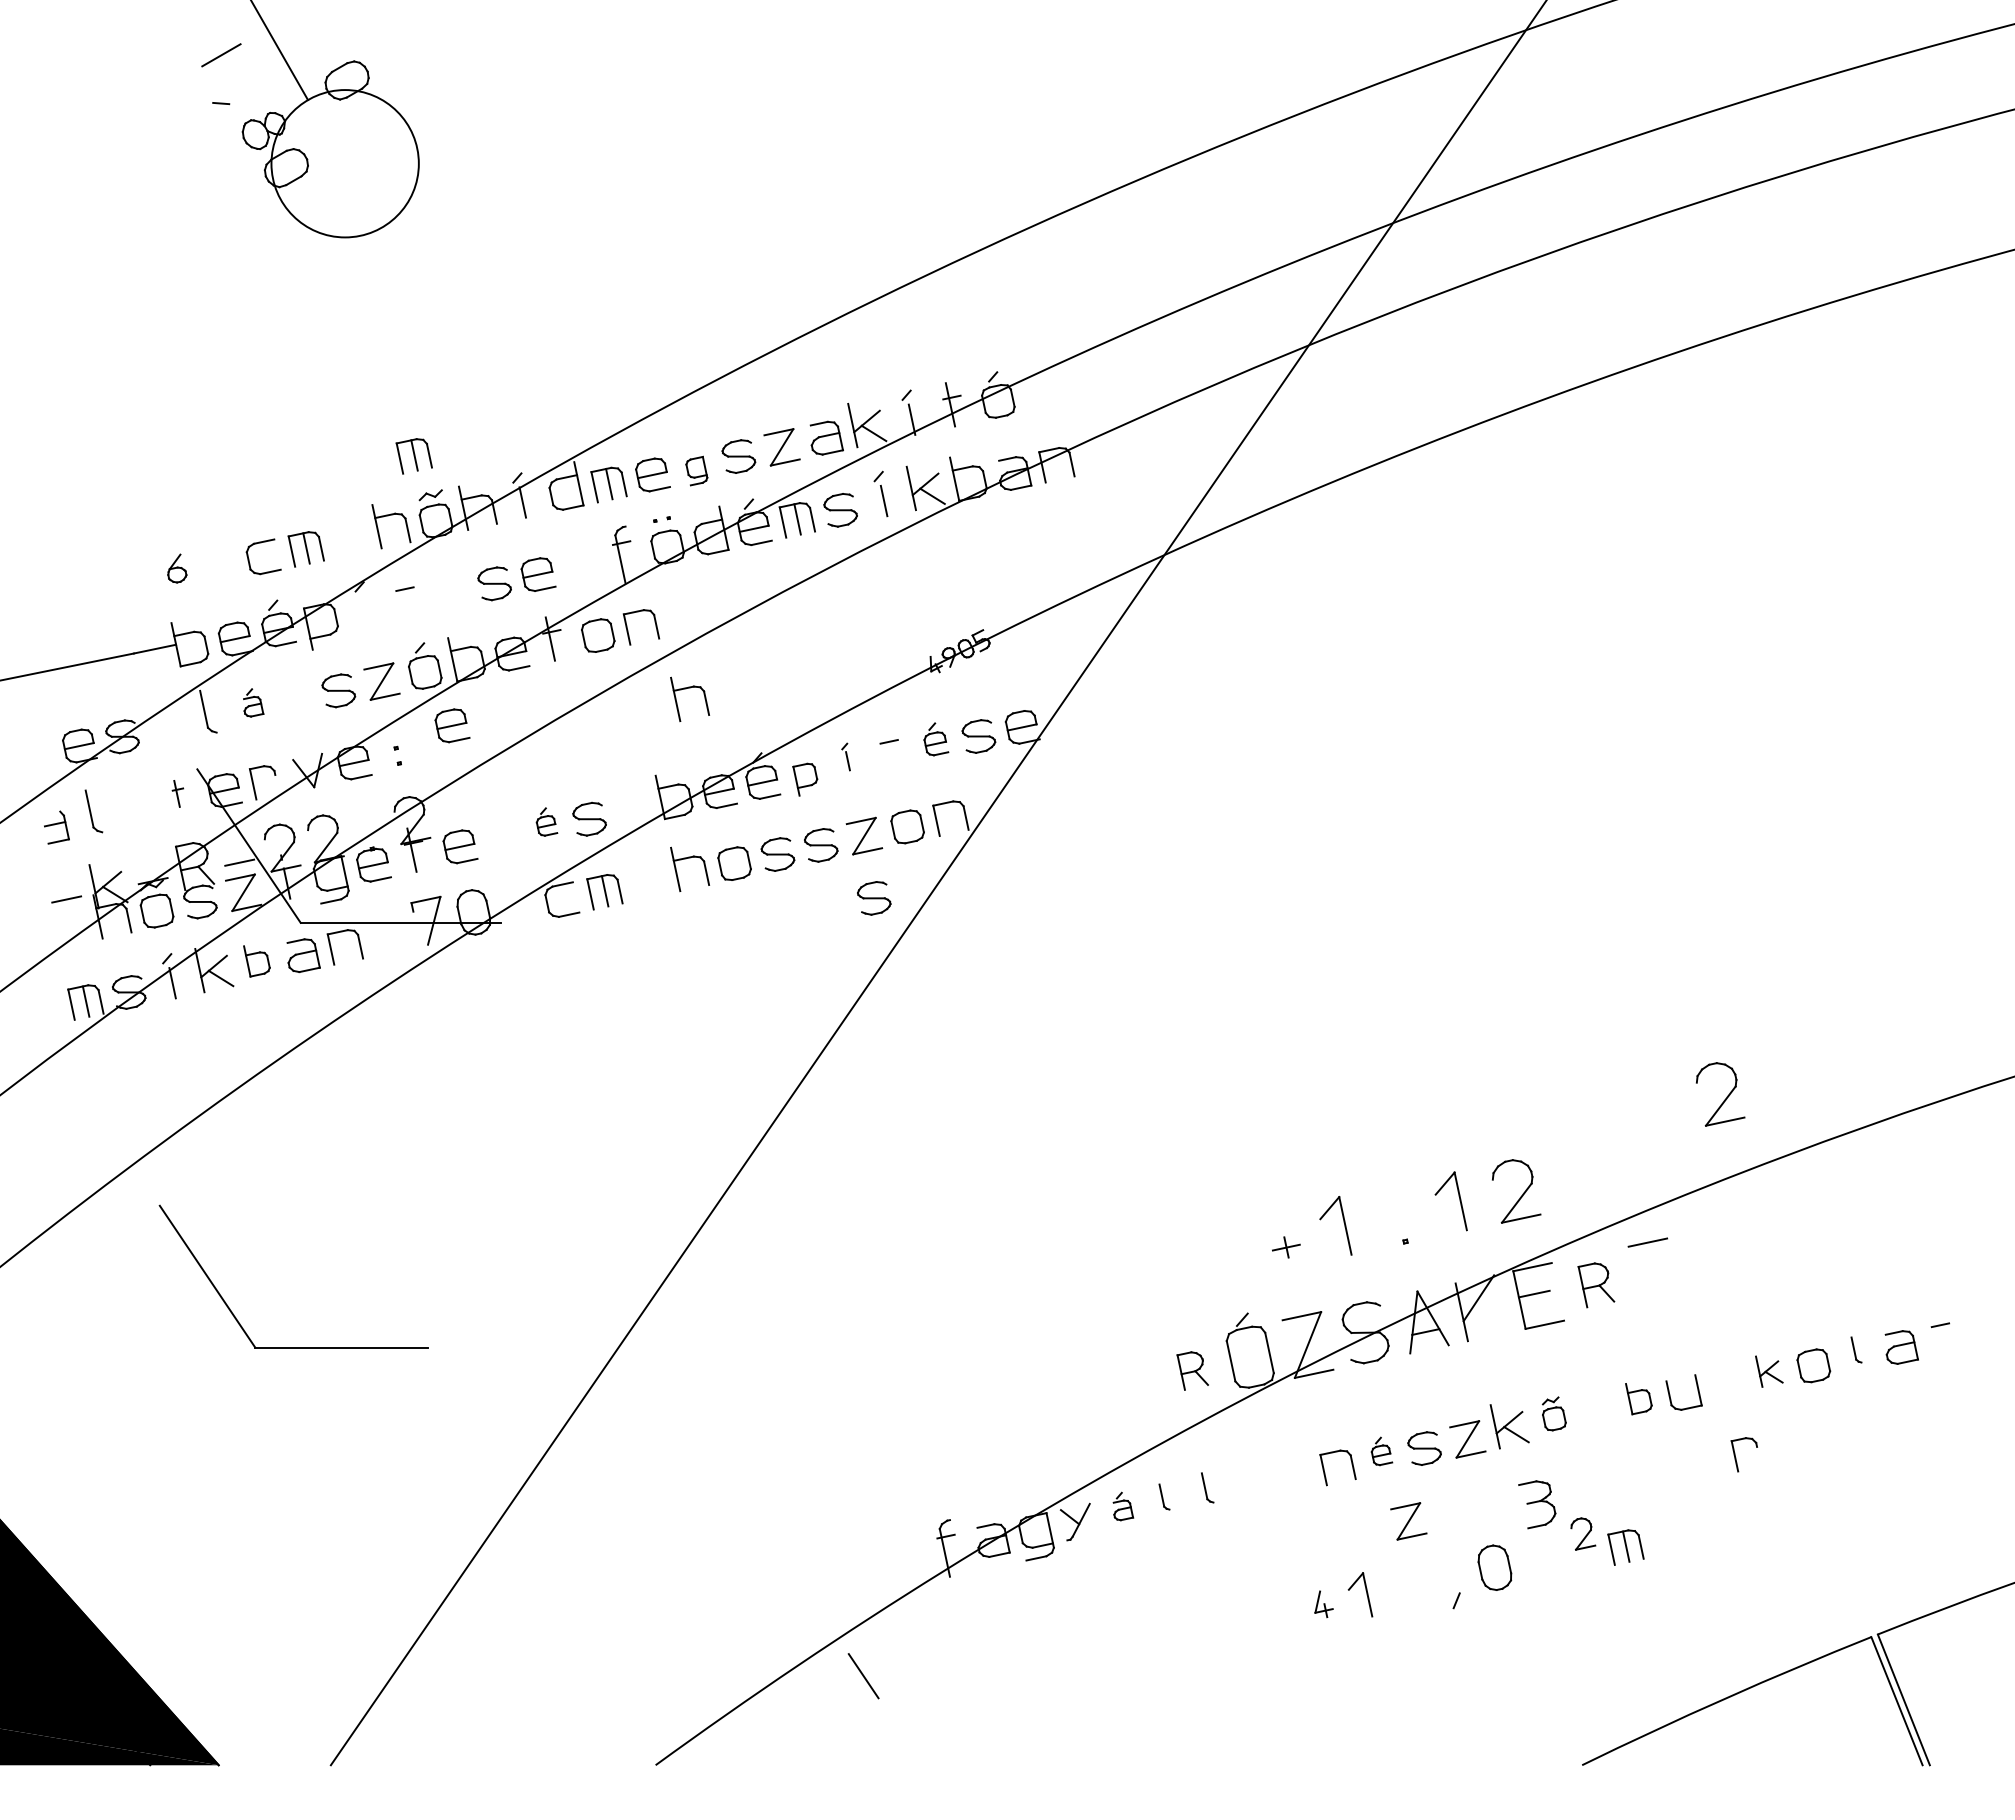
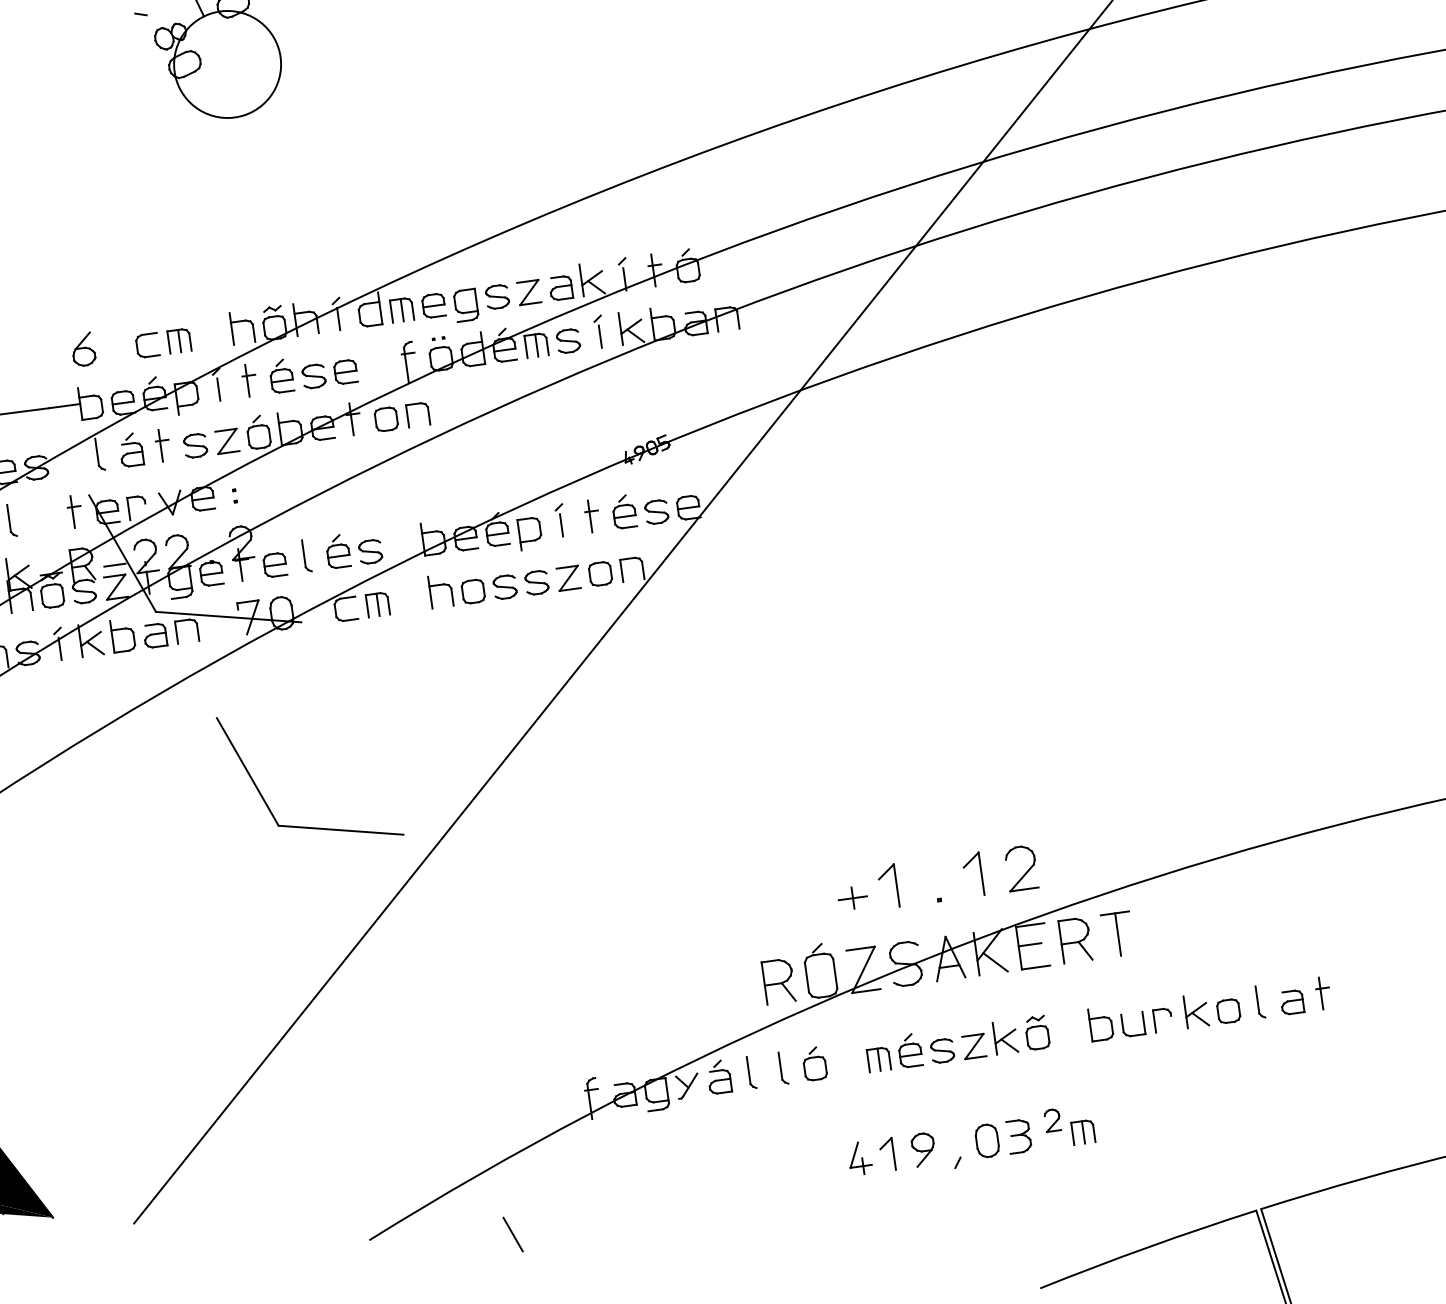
part: (413, 456) -> (261, 280), removed
part: (696, 470) -> (466, 304), size x1.67
part: (177, 568) -> (85, 348), size x1.67
part: (451, 586) -> (282, 376), added
line: (403, 596) -> (247, 380), added
line: (364, 611) -> (218, 389), added
part: (686, 689) -> (447, 462), removed
part: (291, 693) -> (161, 445), added
part: (253, 702) -> (133, 449), size x1.67
part: (452, 725) -> (276, 476), removed
part: (936, 739) -> (625, 512), size x1.43
line: (887, 748) -> (589, 516), added
part: (845, 756) -> (559, 519), size x1.67
part: (805, 779) -> (528, 534), size x1.43
part: (177, 793) -> (73, 511), size x1.67
part: (546, 821) -> (339, 551), size x1.67
part: (502, 830) -> (306, 555), added
part: (874, 898) -> (572, 624), removed
part: (256, 961) -> (121, 637), size x1.43
part: (1726, 1096) -> (1179, 811), removed
part: (1286, 1247) -> (853, 898), size x1.43
line: (1654, 1271) -> (1118, 934), added
part: (1596, 1285) -> (1075, 941), size x1.43
part: (234, 1314) -> (265, 800), moved
line: (1488, 1321) -> (995, 962), added
line: (1938, 1332) -> (1320, 993), added
part: (1856, 1349) -> (1260, 1001), size x1.67
part: (1192, 1370) -> (778, 982), size x1.67
part: (1769, 1371) -> (1196, 1013), size x1.43
part: (1638, 1398) -> (1100, 1025), size x1.43
part: (1554, 1413) -> (1038, 1032), size x1.43
part: (1381, 1451) -> (911, 1050), size x1.67
part: (1736, 1457) -> (1155, 1022), moved
line: (1338, 1466) -> (879, 1059), added
part: (1251, 1478) -> (815, 1063), added
part: (1207, 1487) -> (783, 1067), size x1.43
part: (1164, 1496) -> (751, 1072), size x1.67
part: (1537, 1504) -> (1018, 1137), moved
part: (1123, 1506) -> (721, 1077), size x1.67
part: (1408, 1521) -> (927, 1102), removed
part: (1406, 1587) -> (922, 1150), added
part: (1323, 1604) -> (861, 1158), size x1.67
line: (863, 1676) -> (512, 1234), moved

